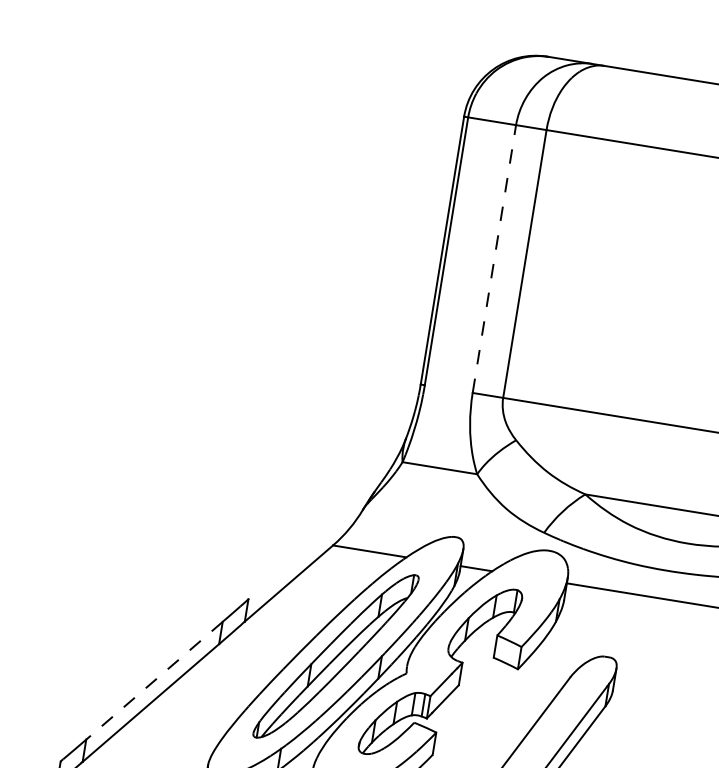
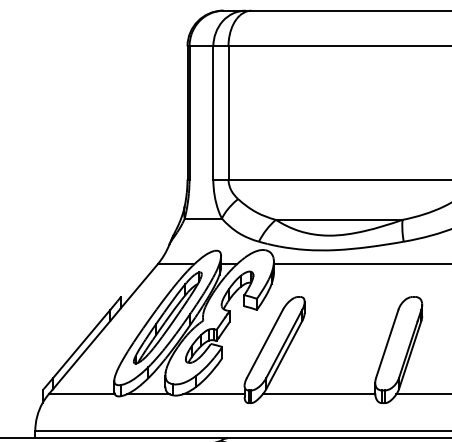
line: (494, 258) -> (213, 112), dashed -> solid
line: (153, 681) -> (81, 344), dashed -> solid

